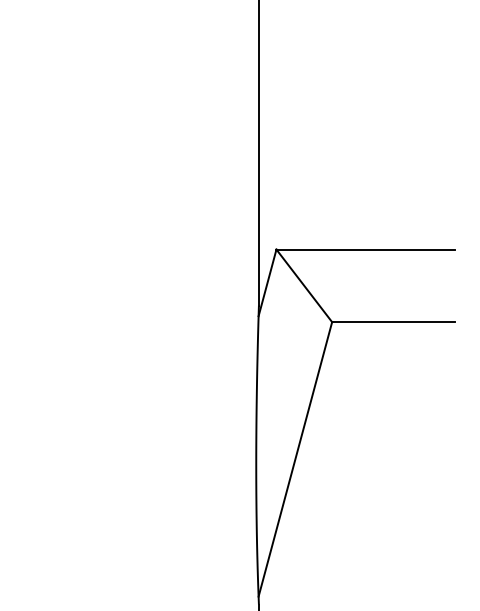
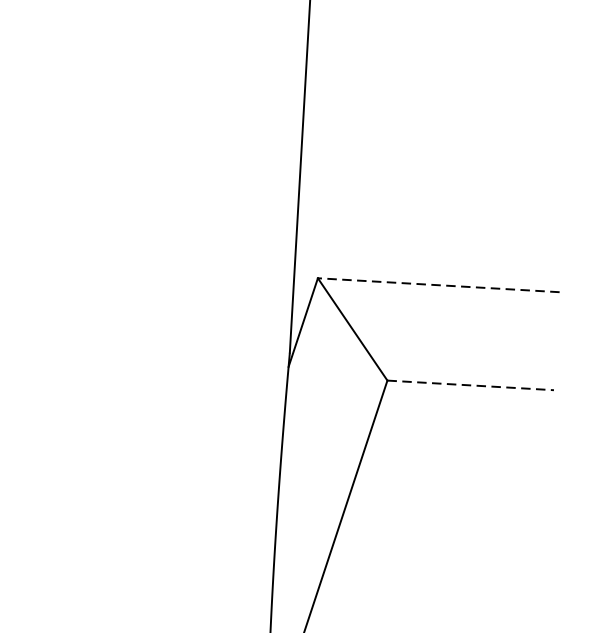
line: (365, 249) -> (438, 285), solid -> dashed
line: (393, 322) -> (470, 385), solid -> dashed

